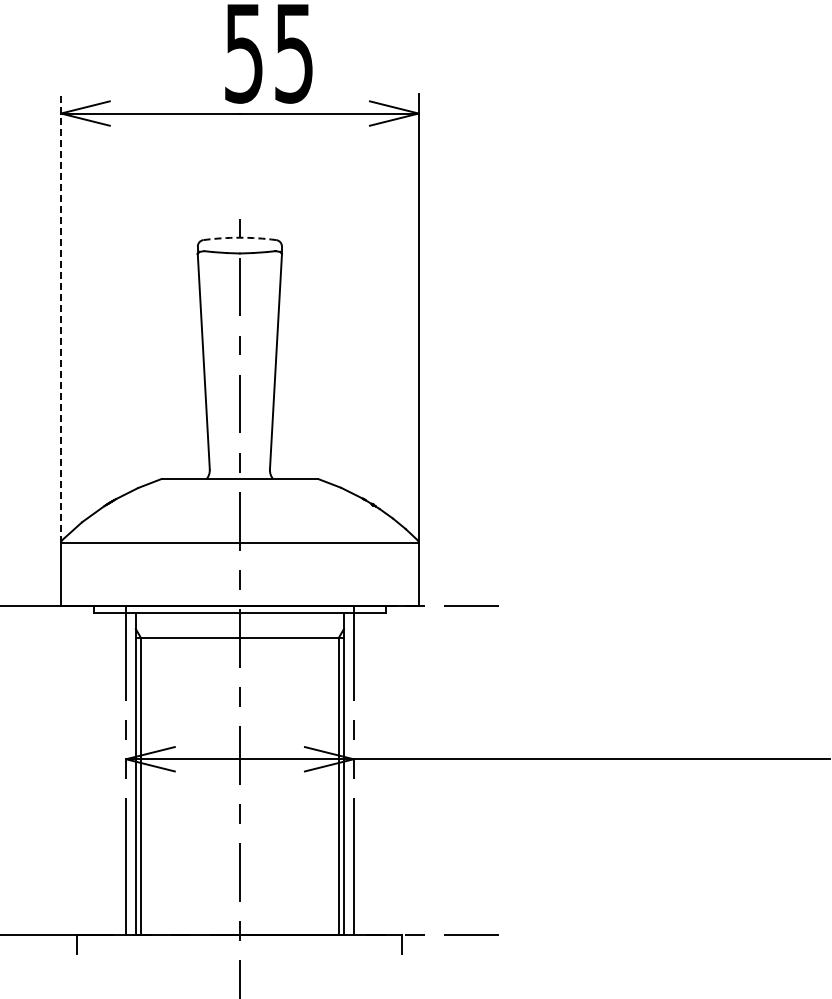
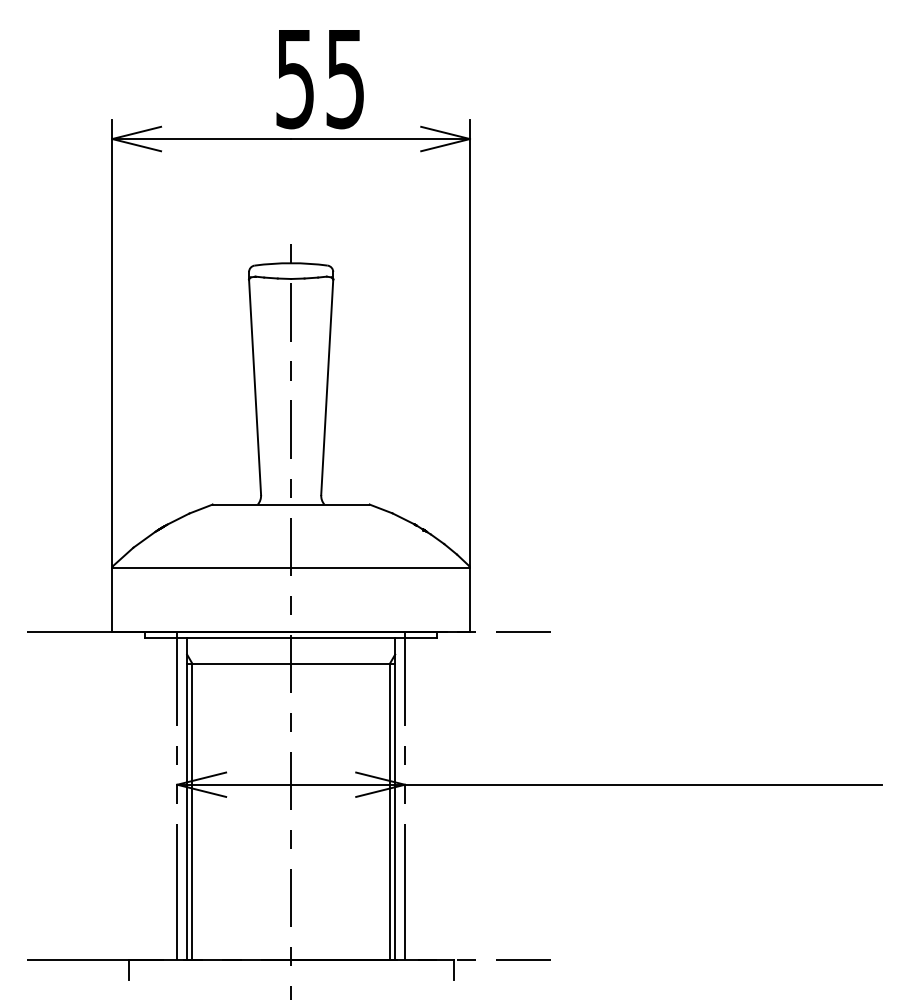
arc: (240, 238) -> (291, 263), dashed -> solid
line: (61, 318) -> (112, 343), dashed -> solid

